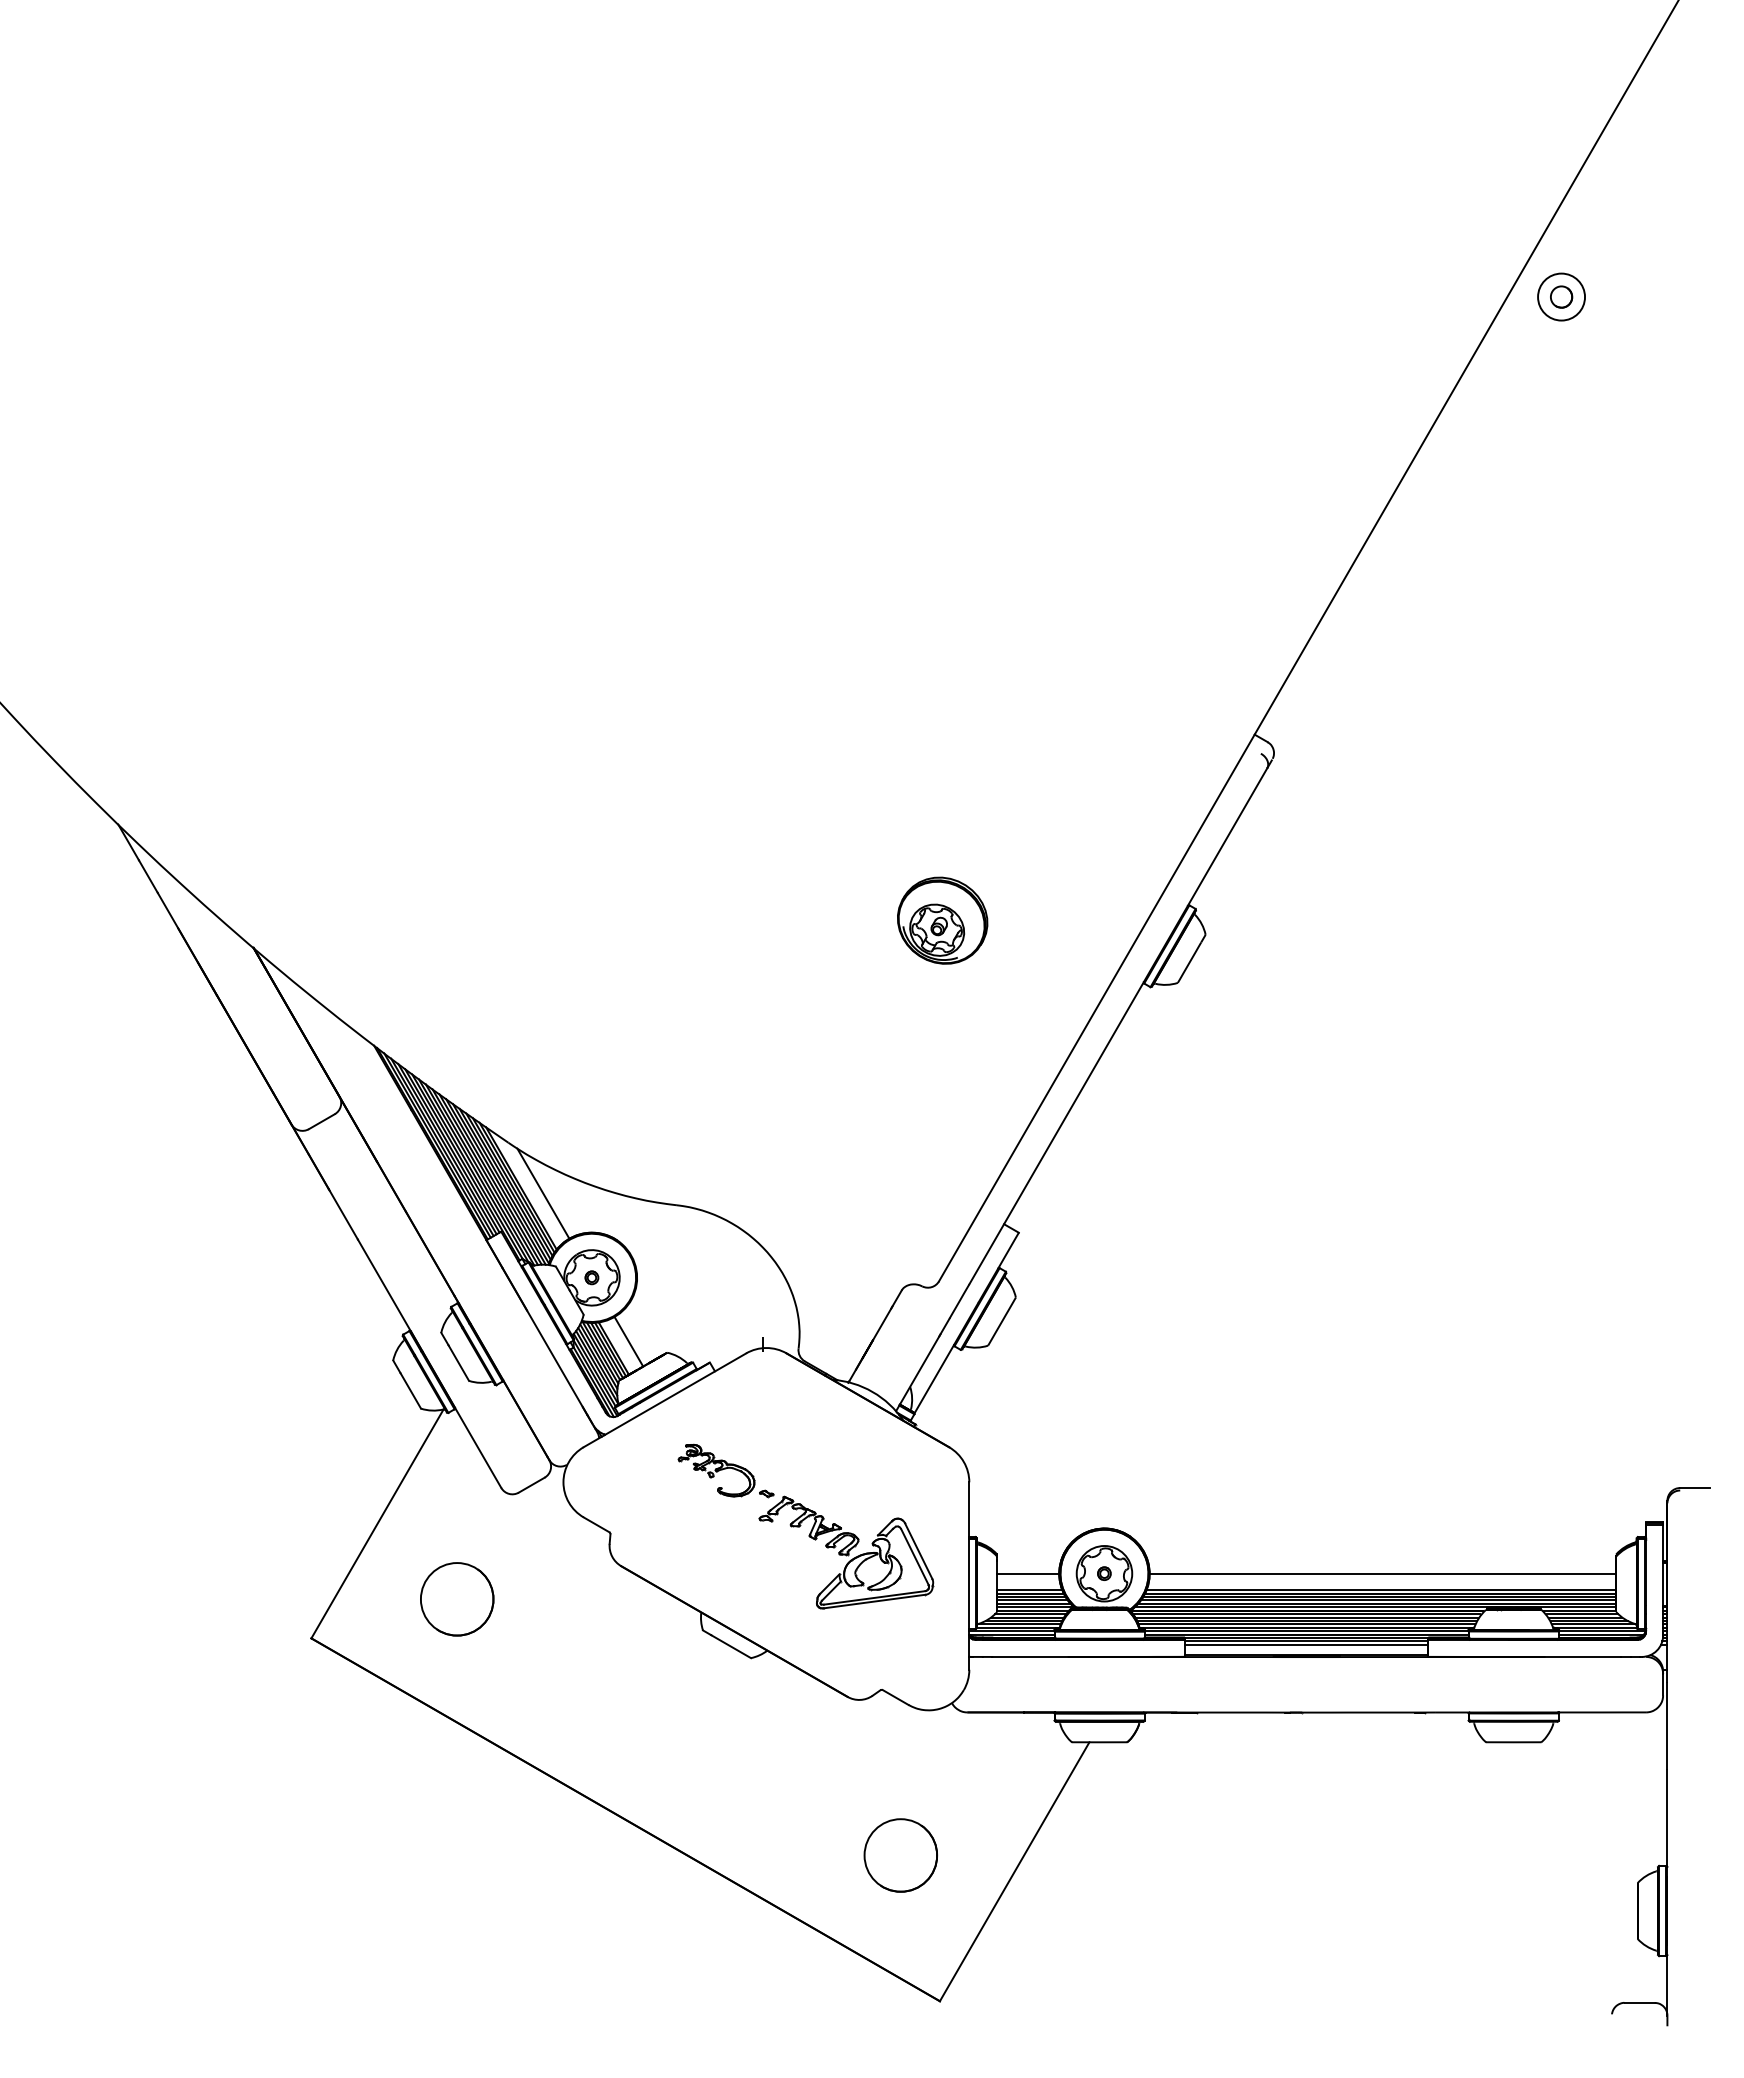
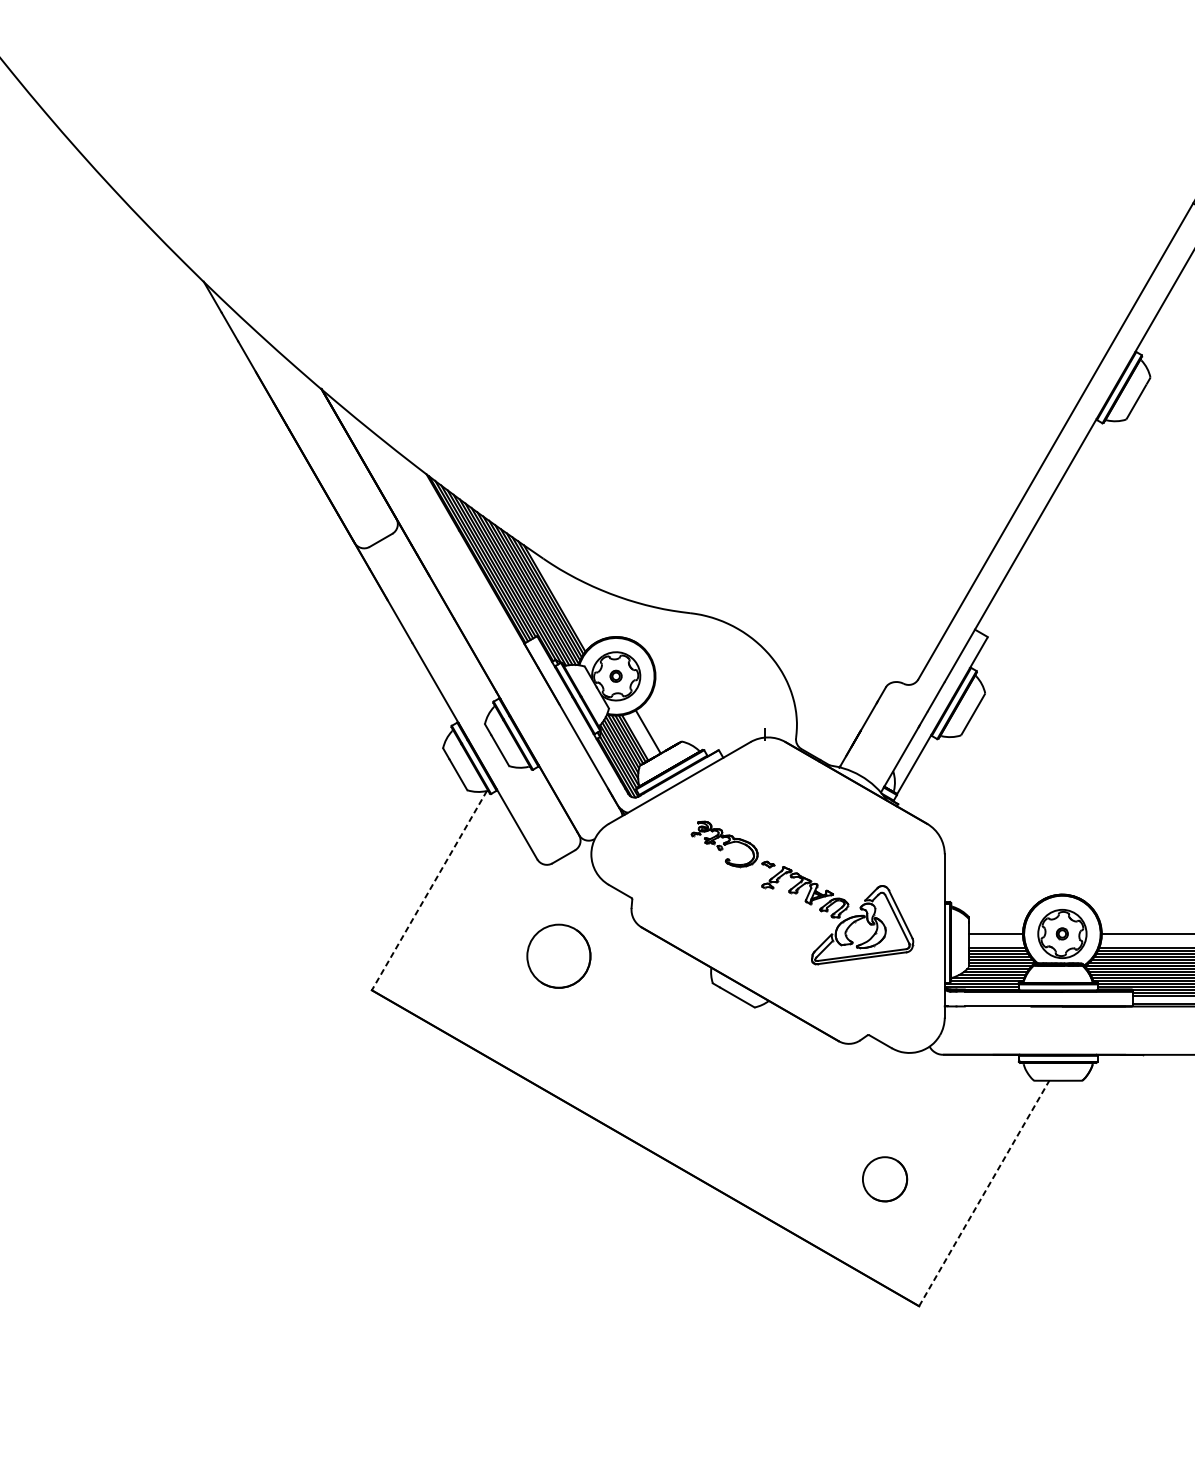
part: (942, 920) -> (921, 365), removed
line: (543, 1193) -> (573, 602), removed
line: (377, 1524) -> (429, 891), solid -> dashed
circle: (457, 1599) -> (559, 956), moved
circle: (900, 1855) -> (884, 1179), size x0.7
line: (1014, 1871) -> (984, 1193), solid -> dashed

